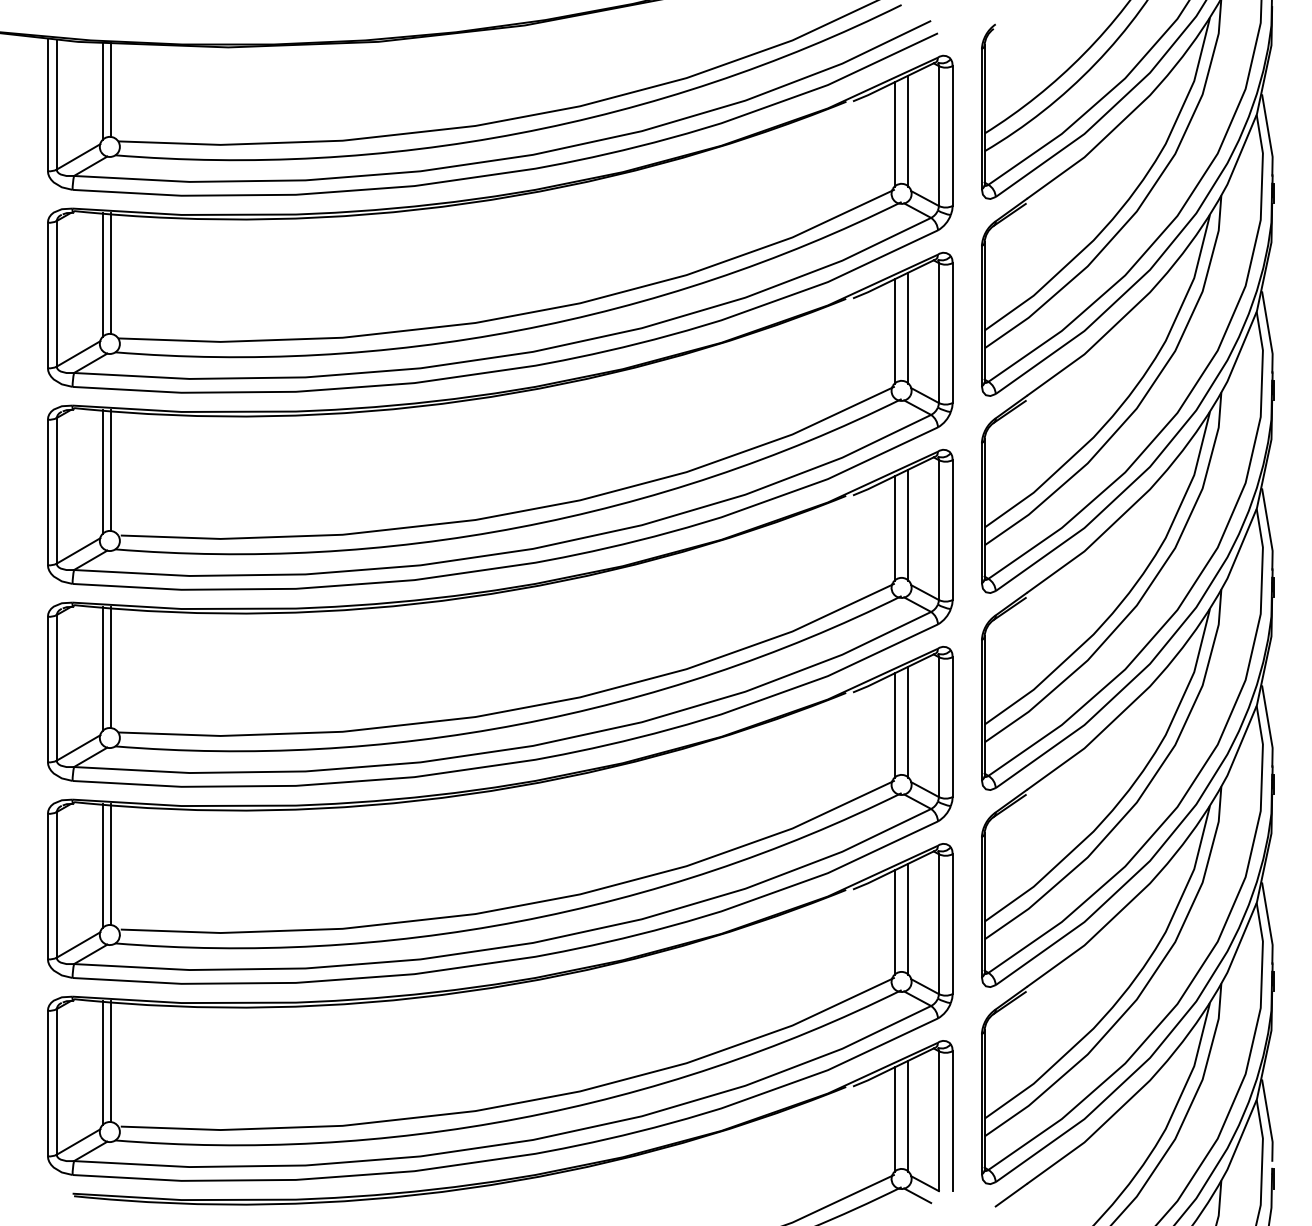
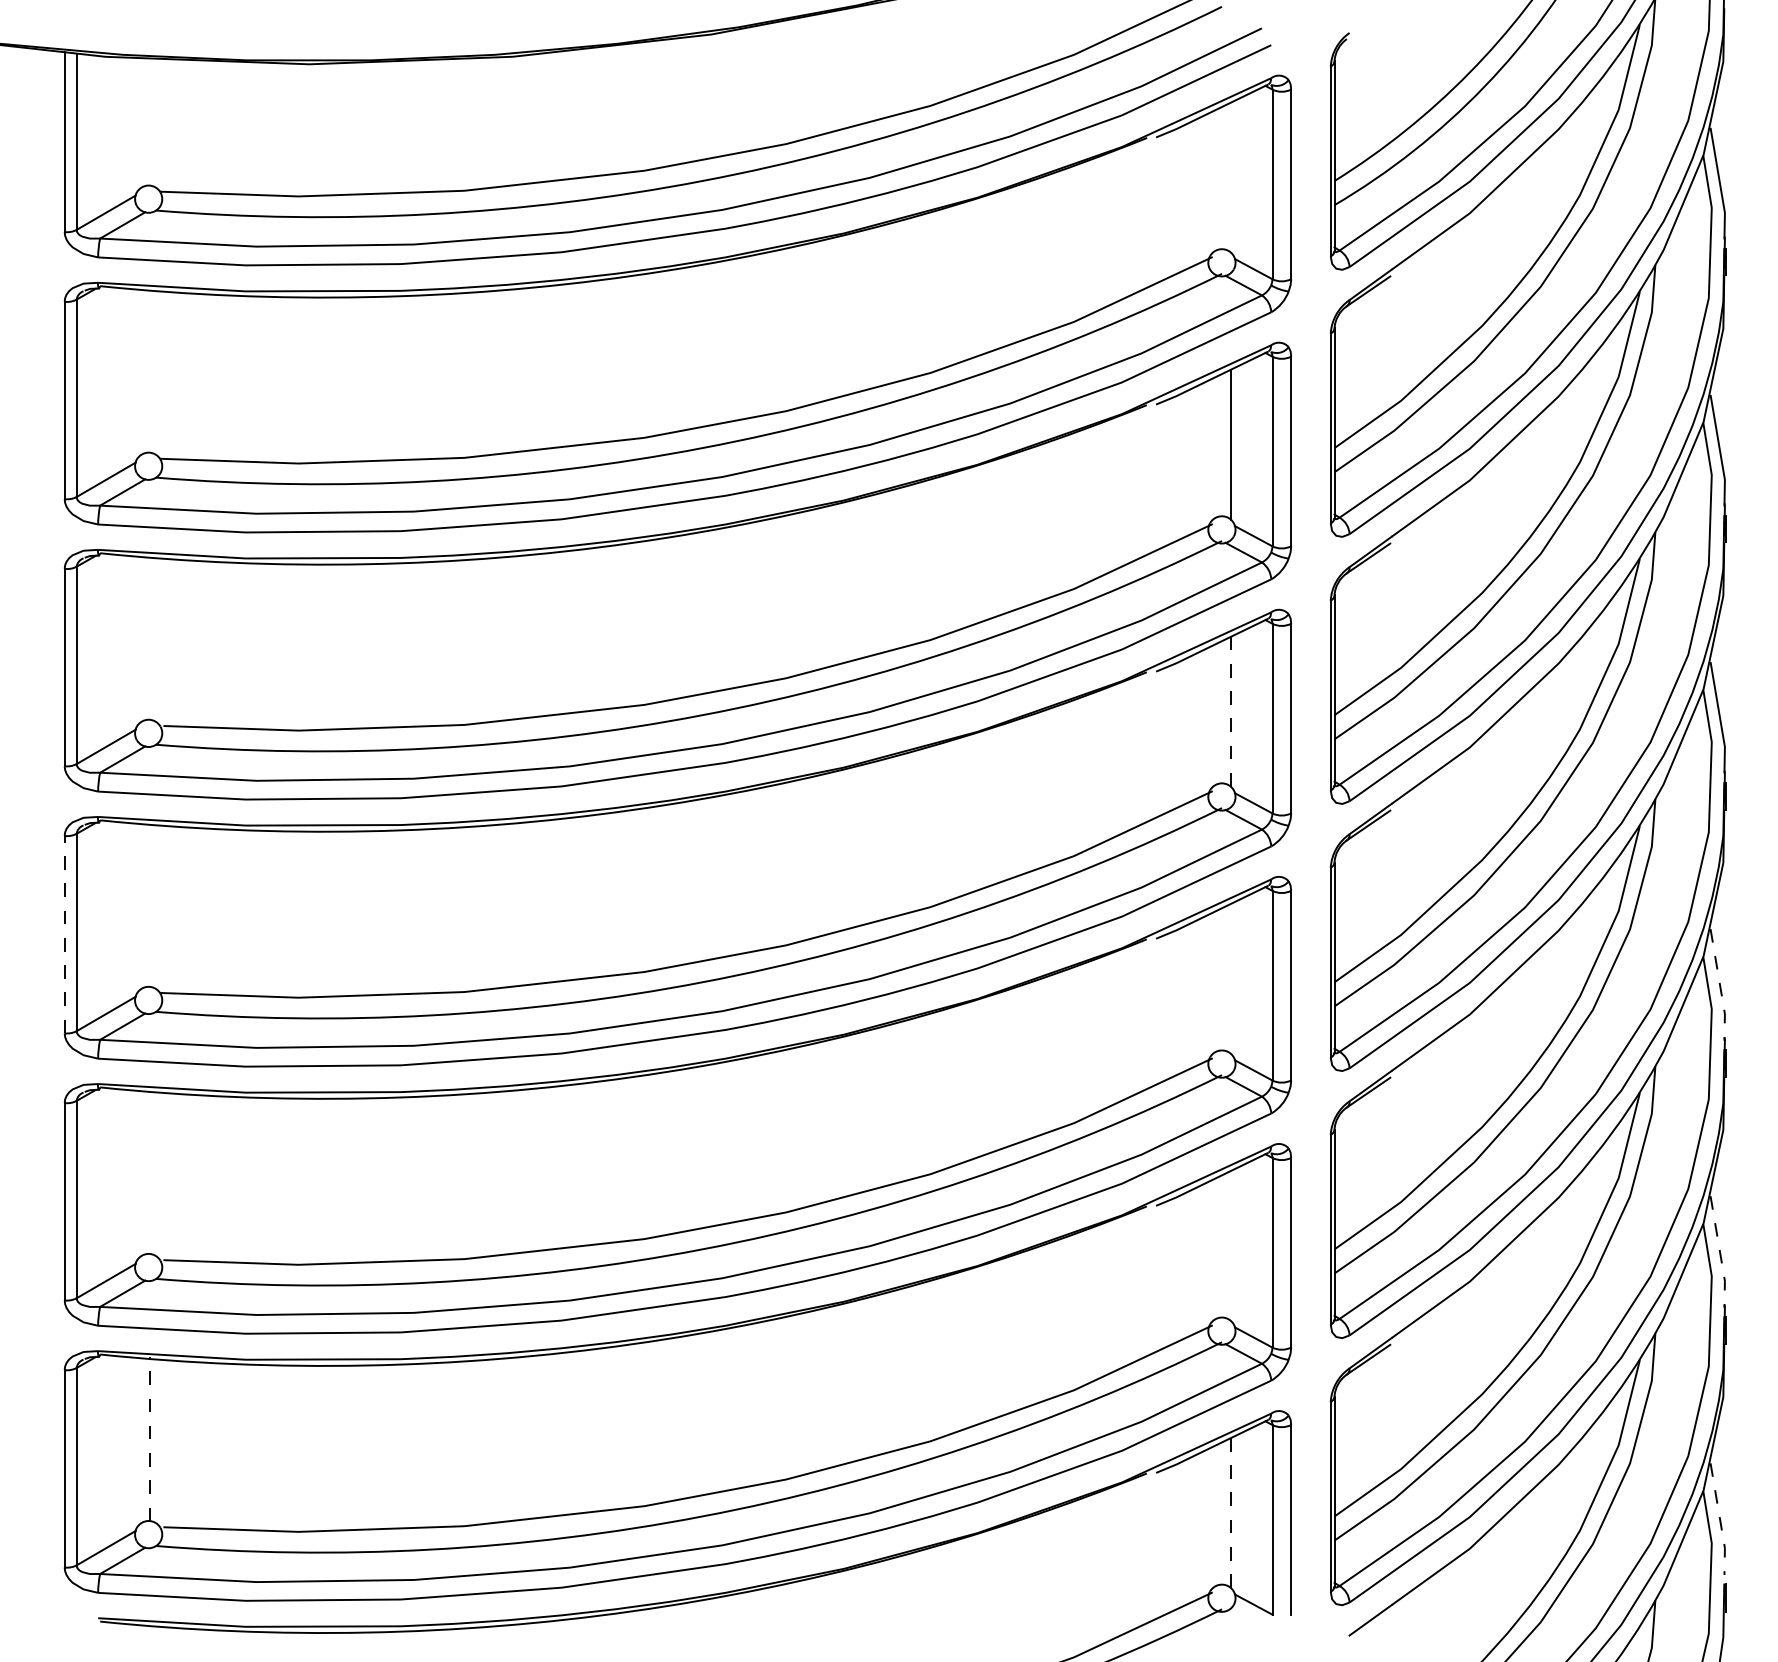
line: (102, 90) -> (138, 122), removed
line: (111, 90) -> (150, 122), removed
line: (908, 130) -> (1231, 176), removed
line: (894, 134) -> (1212, 182), removed
line: (111, 273) -> (150, 370), removed
line: (102, 274) -> (138, 372), removed
line: (894, 331) -> (1212, 449), removed
line: (111, 470) -> (150, 637), removed
line: (102, 471) -> (138, 639), removed
line: (908, 525) -> (1231, 712), solid -> dashed
line: (894, 528) -> (1212, 716), removed
line: (111, 667) -> (150, 904), removed
line: (102, 668) -> (138, 906), removed
line: (47, 689) -> (64, 934), solid -> dashed
line: (908, 721) -> (1231, 978), removed
line: (894, 725) -> (1212, 983), removed
line: (1269, 727) -> (1720, 986), solid -> dashed
line: (111, 864) -> (150, 1171), removed
line: (102, 865) -> (138, 1173), removed
line: (908, 918) -> (1231, 1245), removed
line: (894, 922) -> (1212, 1250), removed
line: (1269, 924) -> (1720, 1253), solid -> dashed
line: (111, 1061) -> (150, 1438), solid -> dashed
line: (102, 1062) -> (138, 1440), removed
line: (908, 1116) -> (1231, 1513), solid -> dashed
line: (894, 1119) -> (1212, 1517), removed
line: (1269, 1121) -> (1720, 1520), solid -> dashed
line: (917, 1195) -> (1243, 1620), removed

